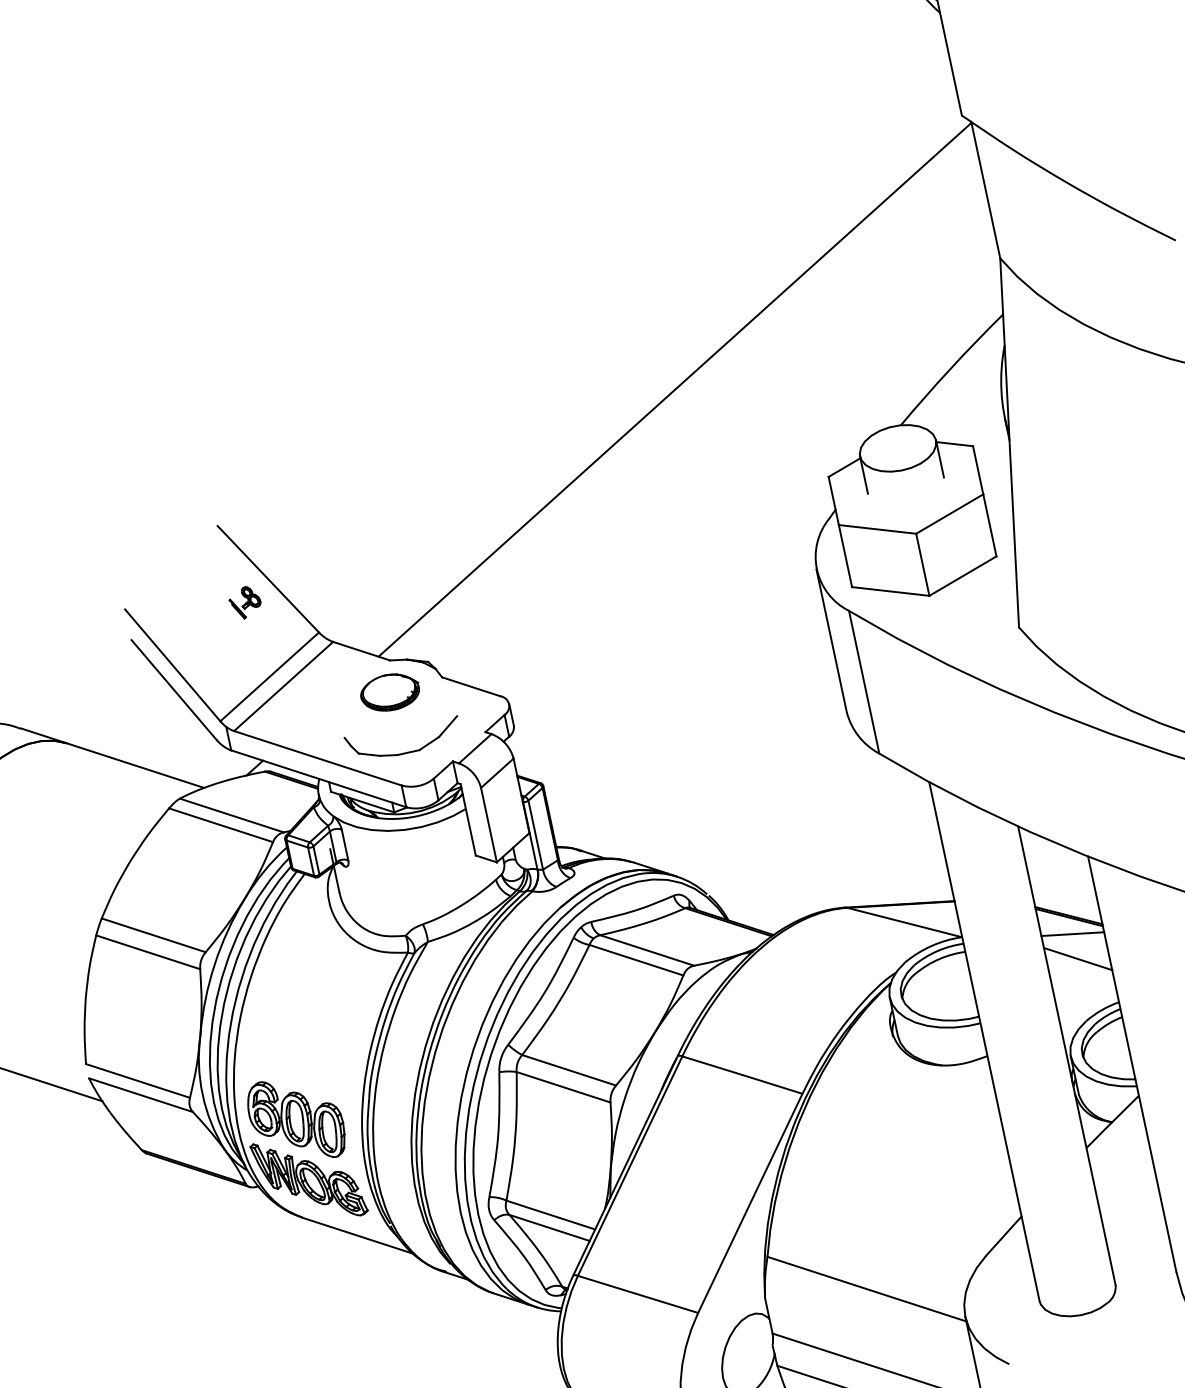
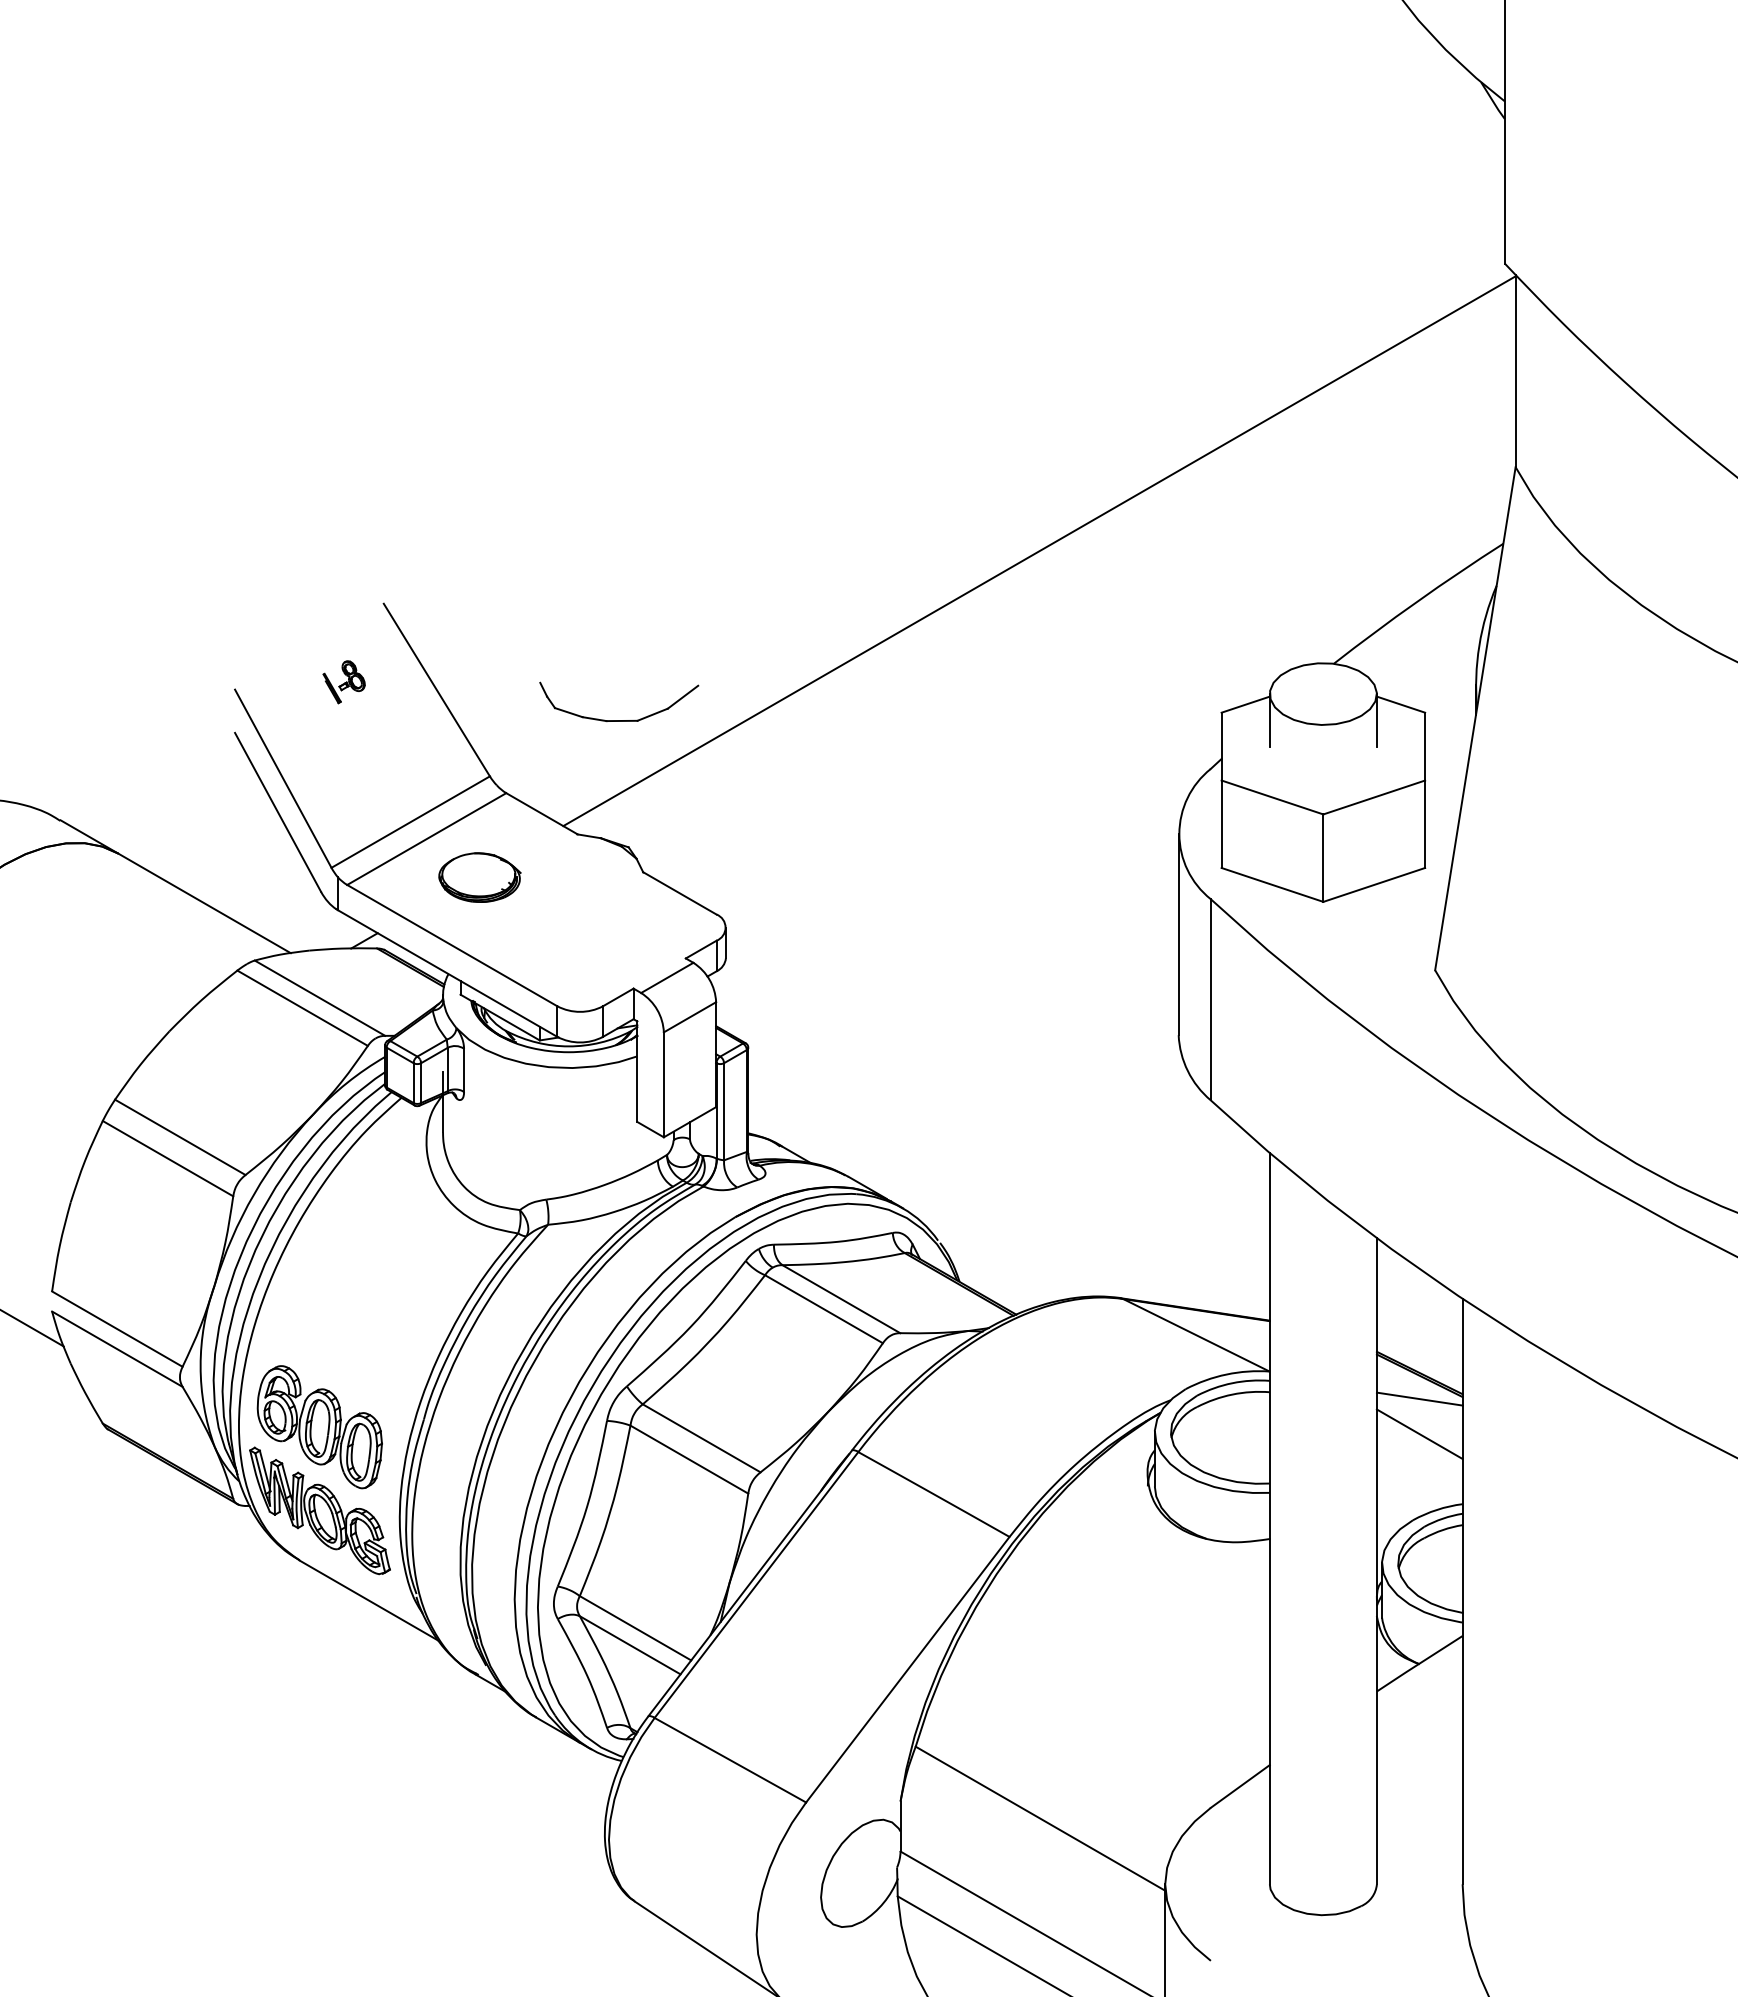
part: (244, 603) -> (343, 682), moved
part: (390, 692) -> (479, 877), moved
part: (406, 752) -> (619, 720), moved

